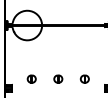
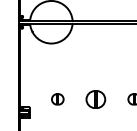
part: (58, 78) -> (96, 98), size x1.6

